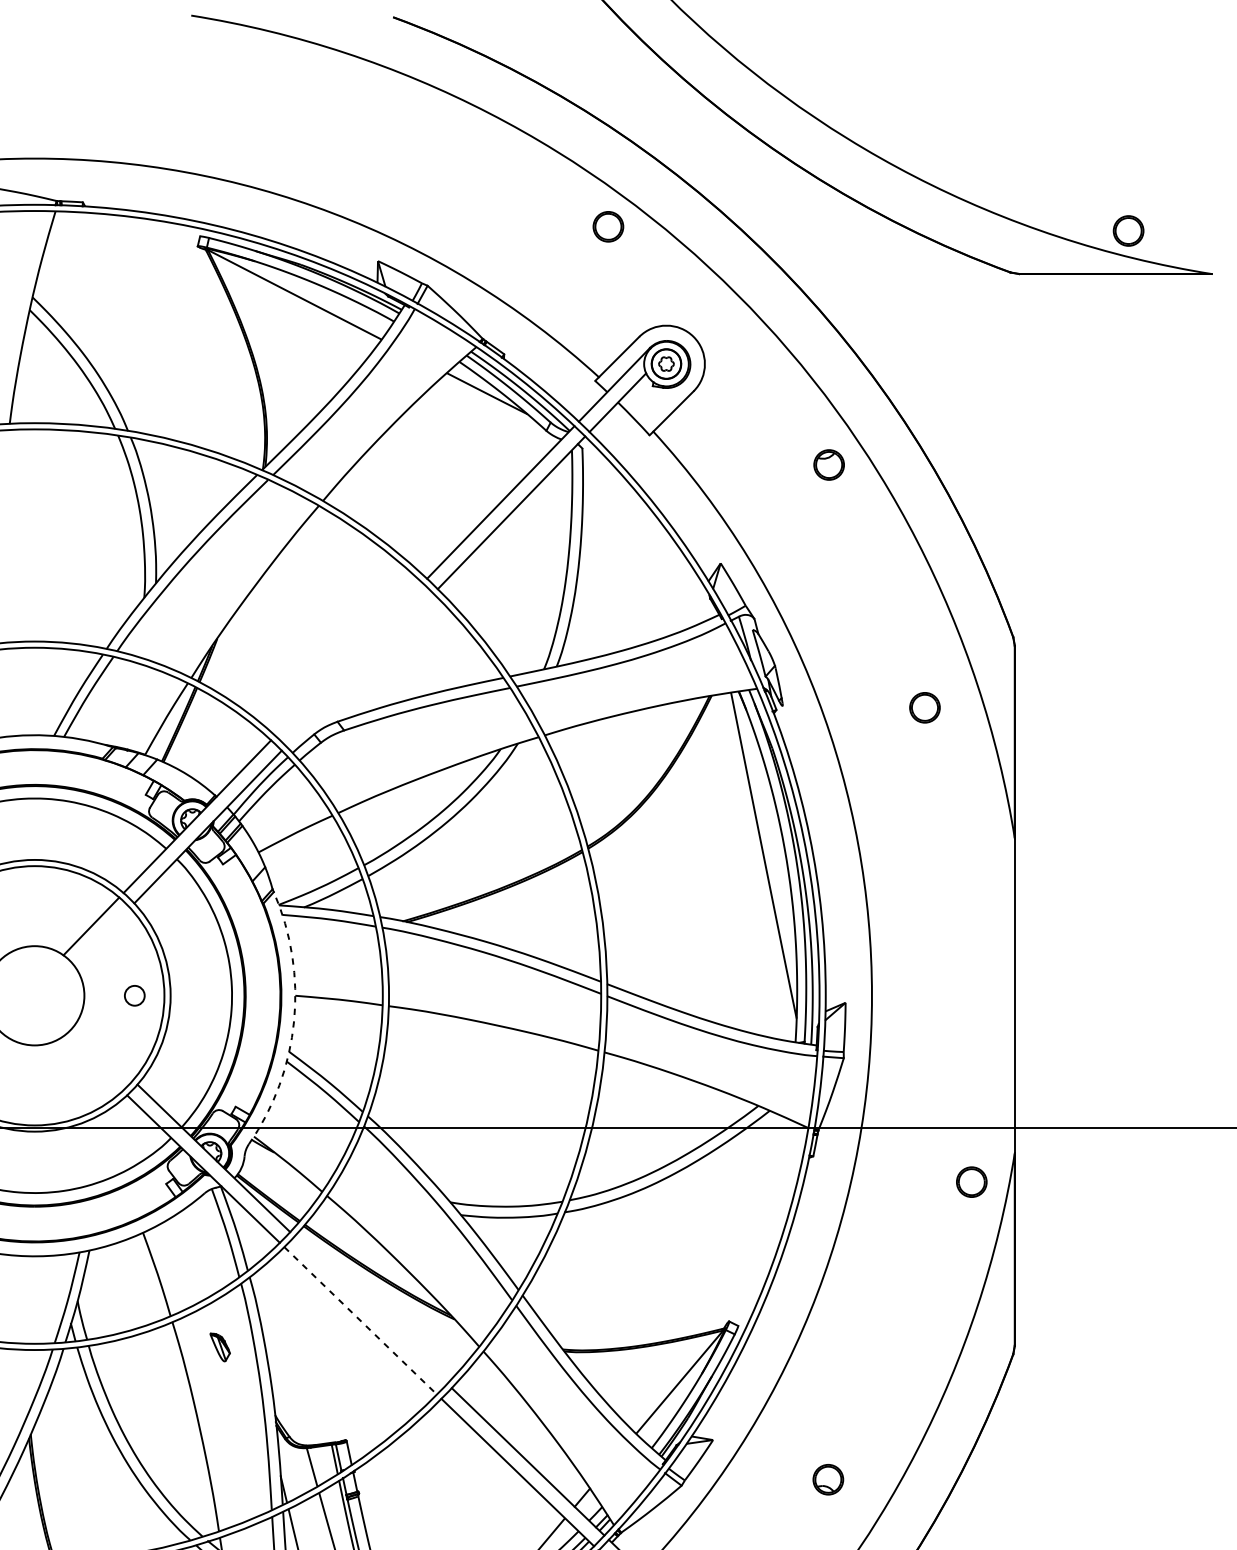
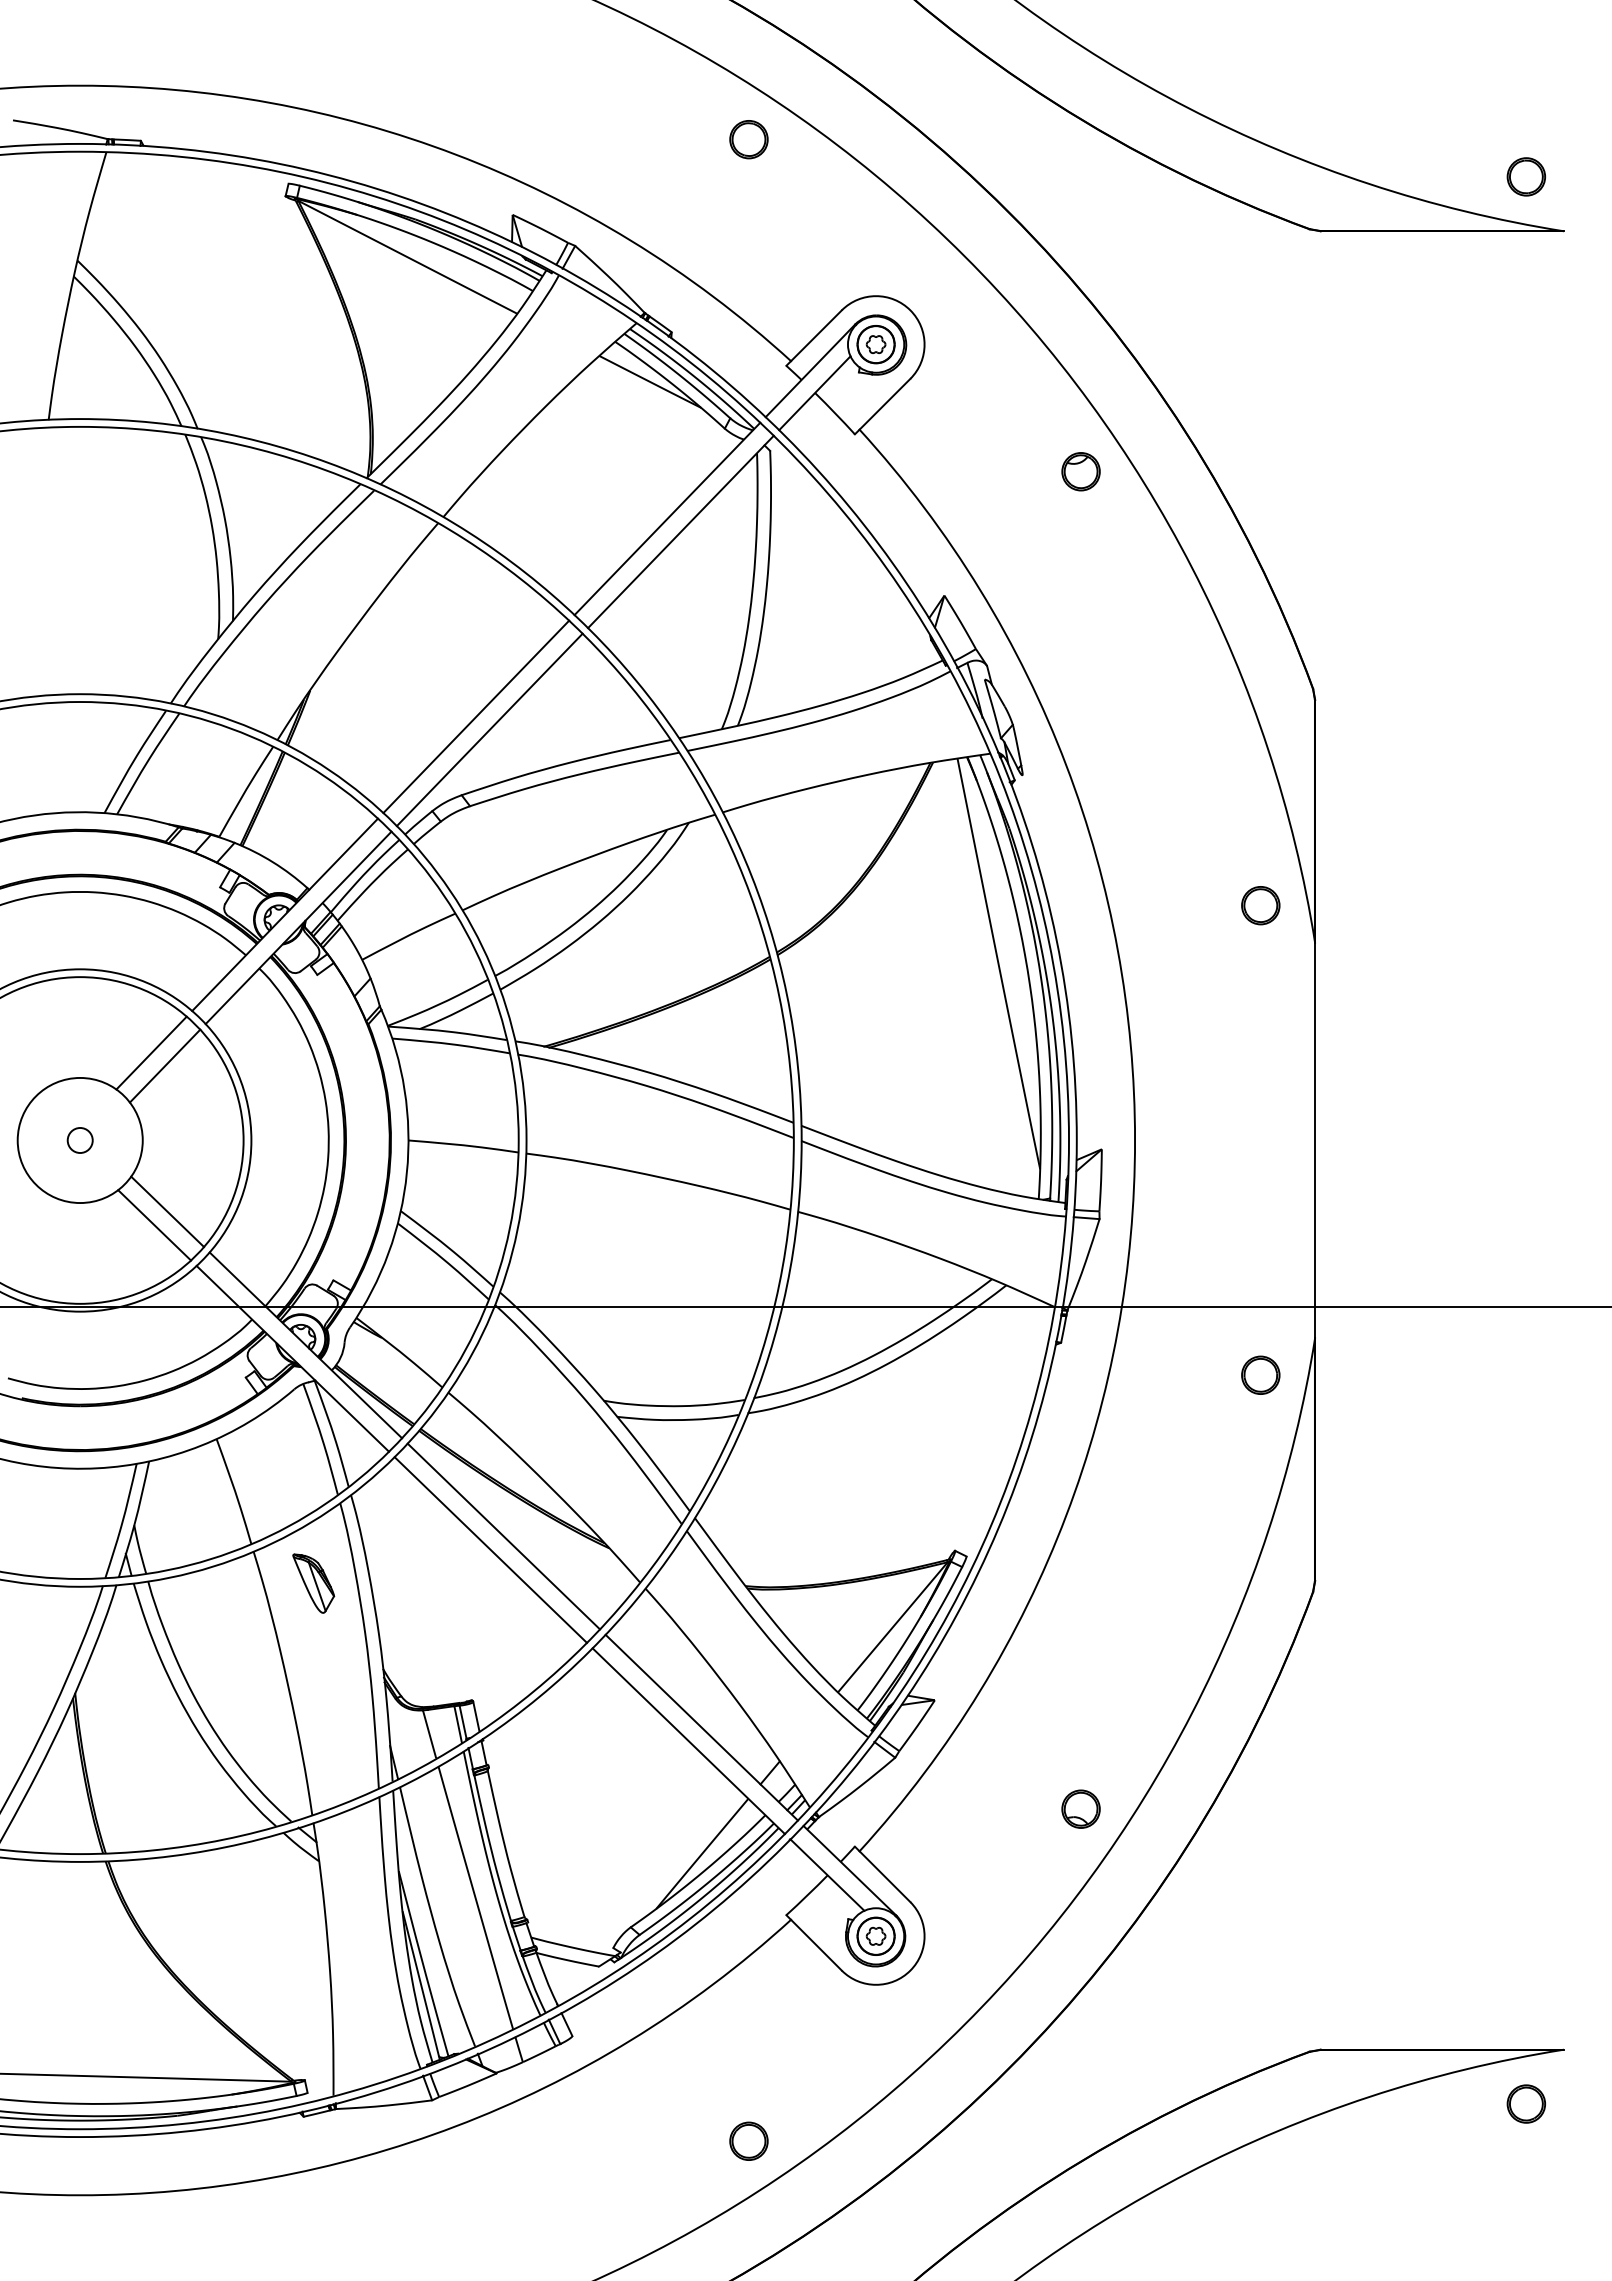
part: (608, 226) -> (748, 139), moved
part: (1127, 230) -> (1525, 176), moved
line: (349, 659) -> (476, 716), added
line: (359, 669) -> (489, 729), added
part: (924, 707) -> (1260, 905), moved
line: (101, 936) -> (164, 1065), added
circle: (134, 995) -> (79, 1140), moved
arc: (293, 1021) -> (406, 1172), dashed -> solid
line: (104, 1052) -> (167, 1211), added
line: (93, 1063) -> (154, 1225), added
line: (370, 1310) -> (503, 1536), added
line: (360, 1321) -> (490, 1550), dashed -> solid
part: (219, 1347) -> (313, 1583), size x1.67
part: (827, 1479) -> (1080, 1808), moved

